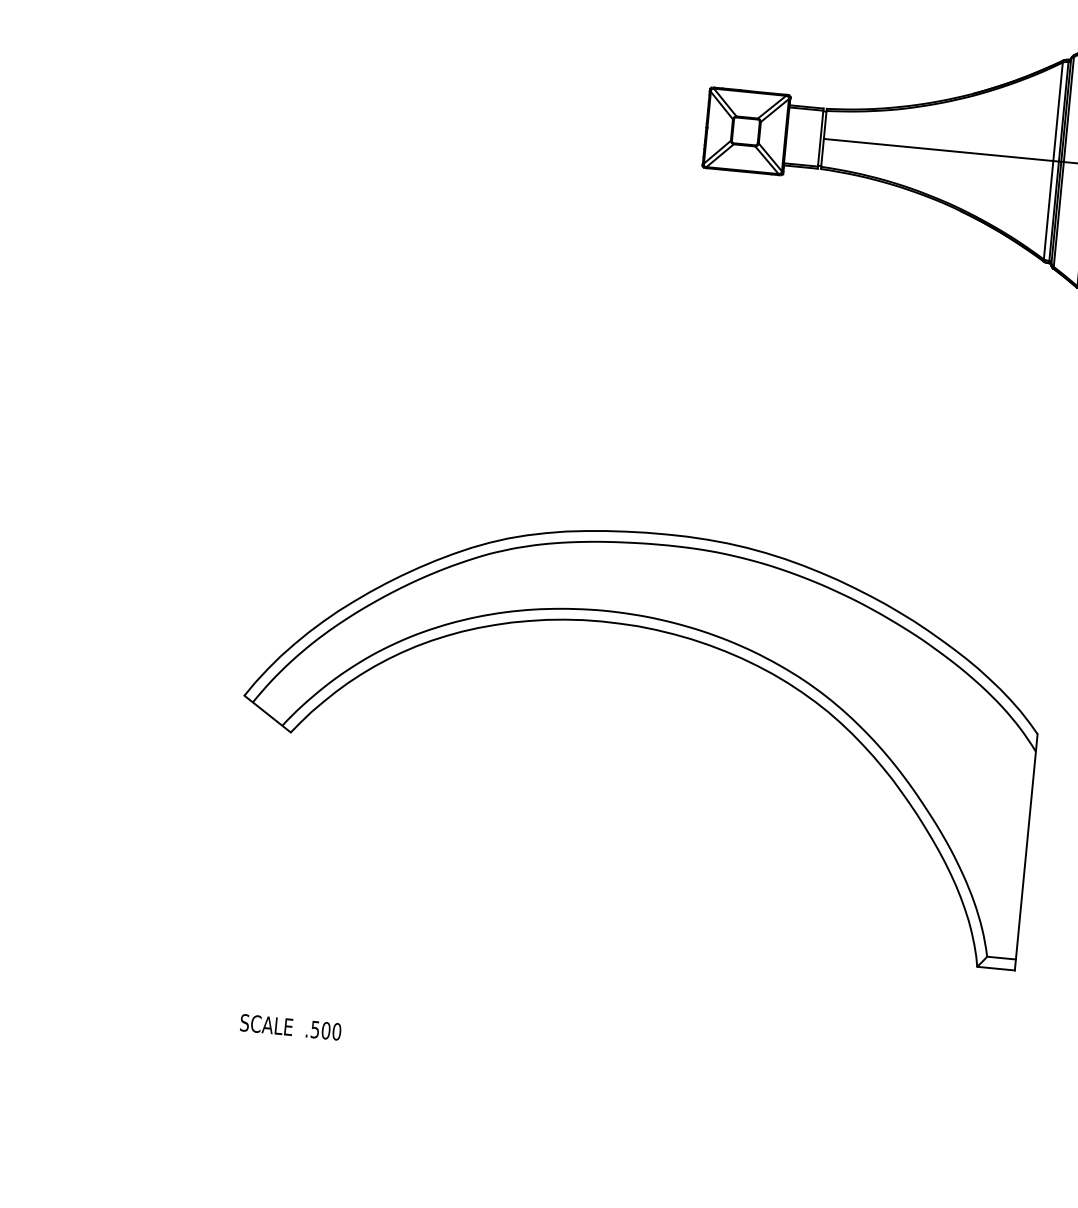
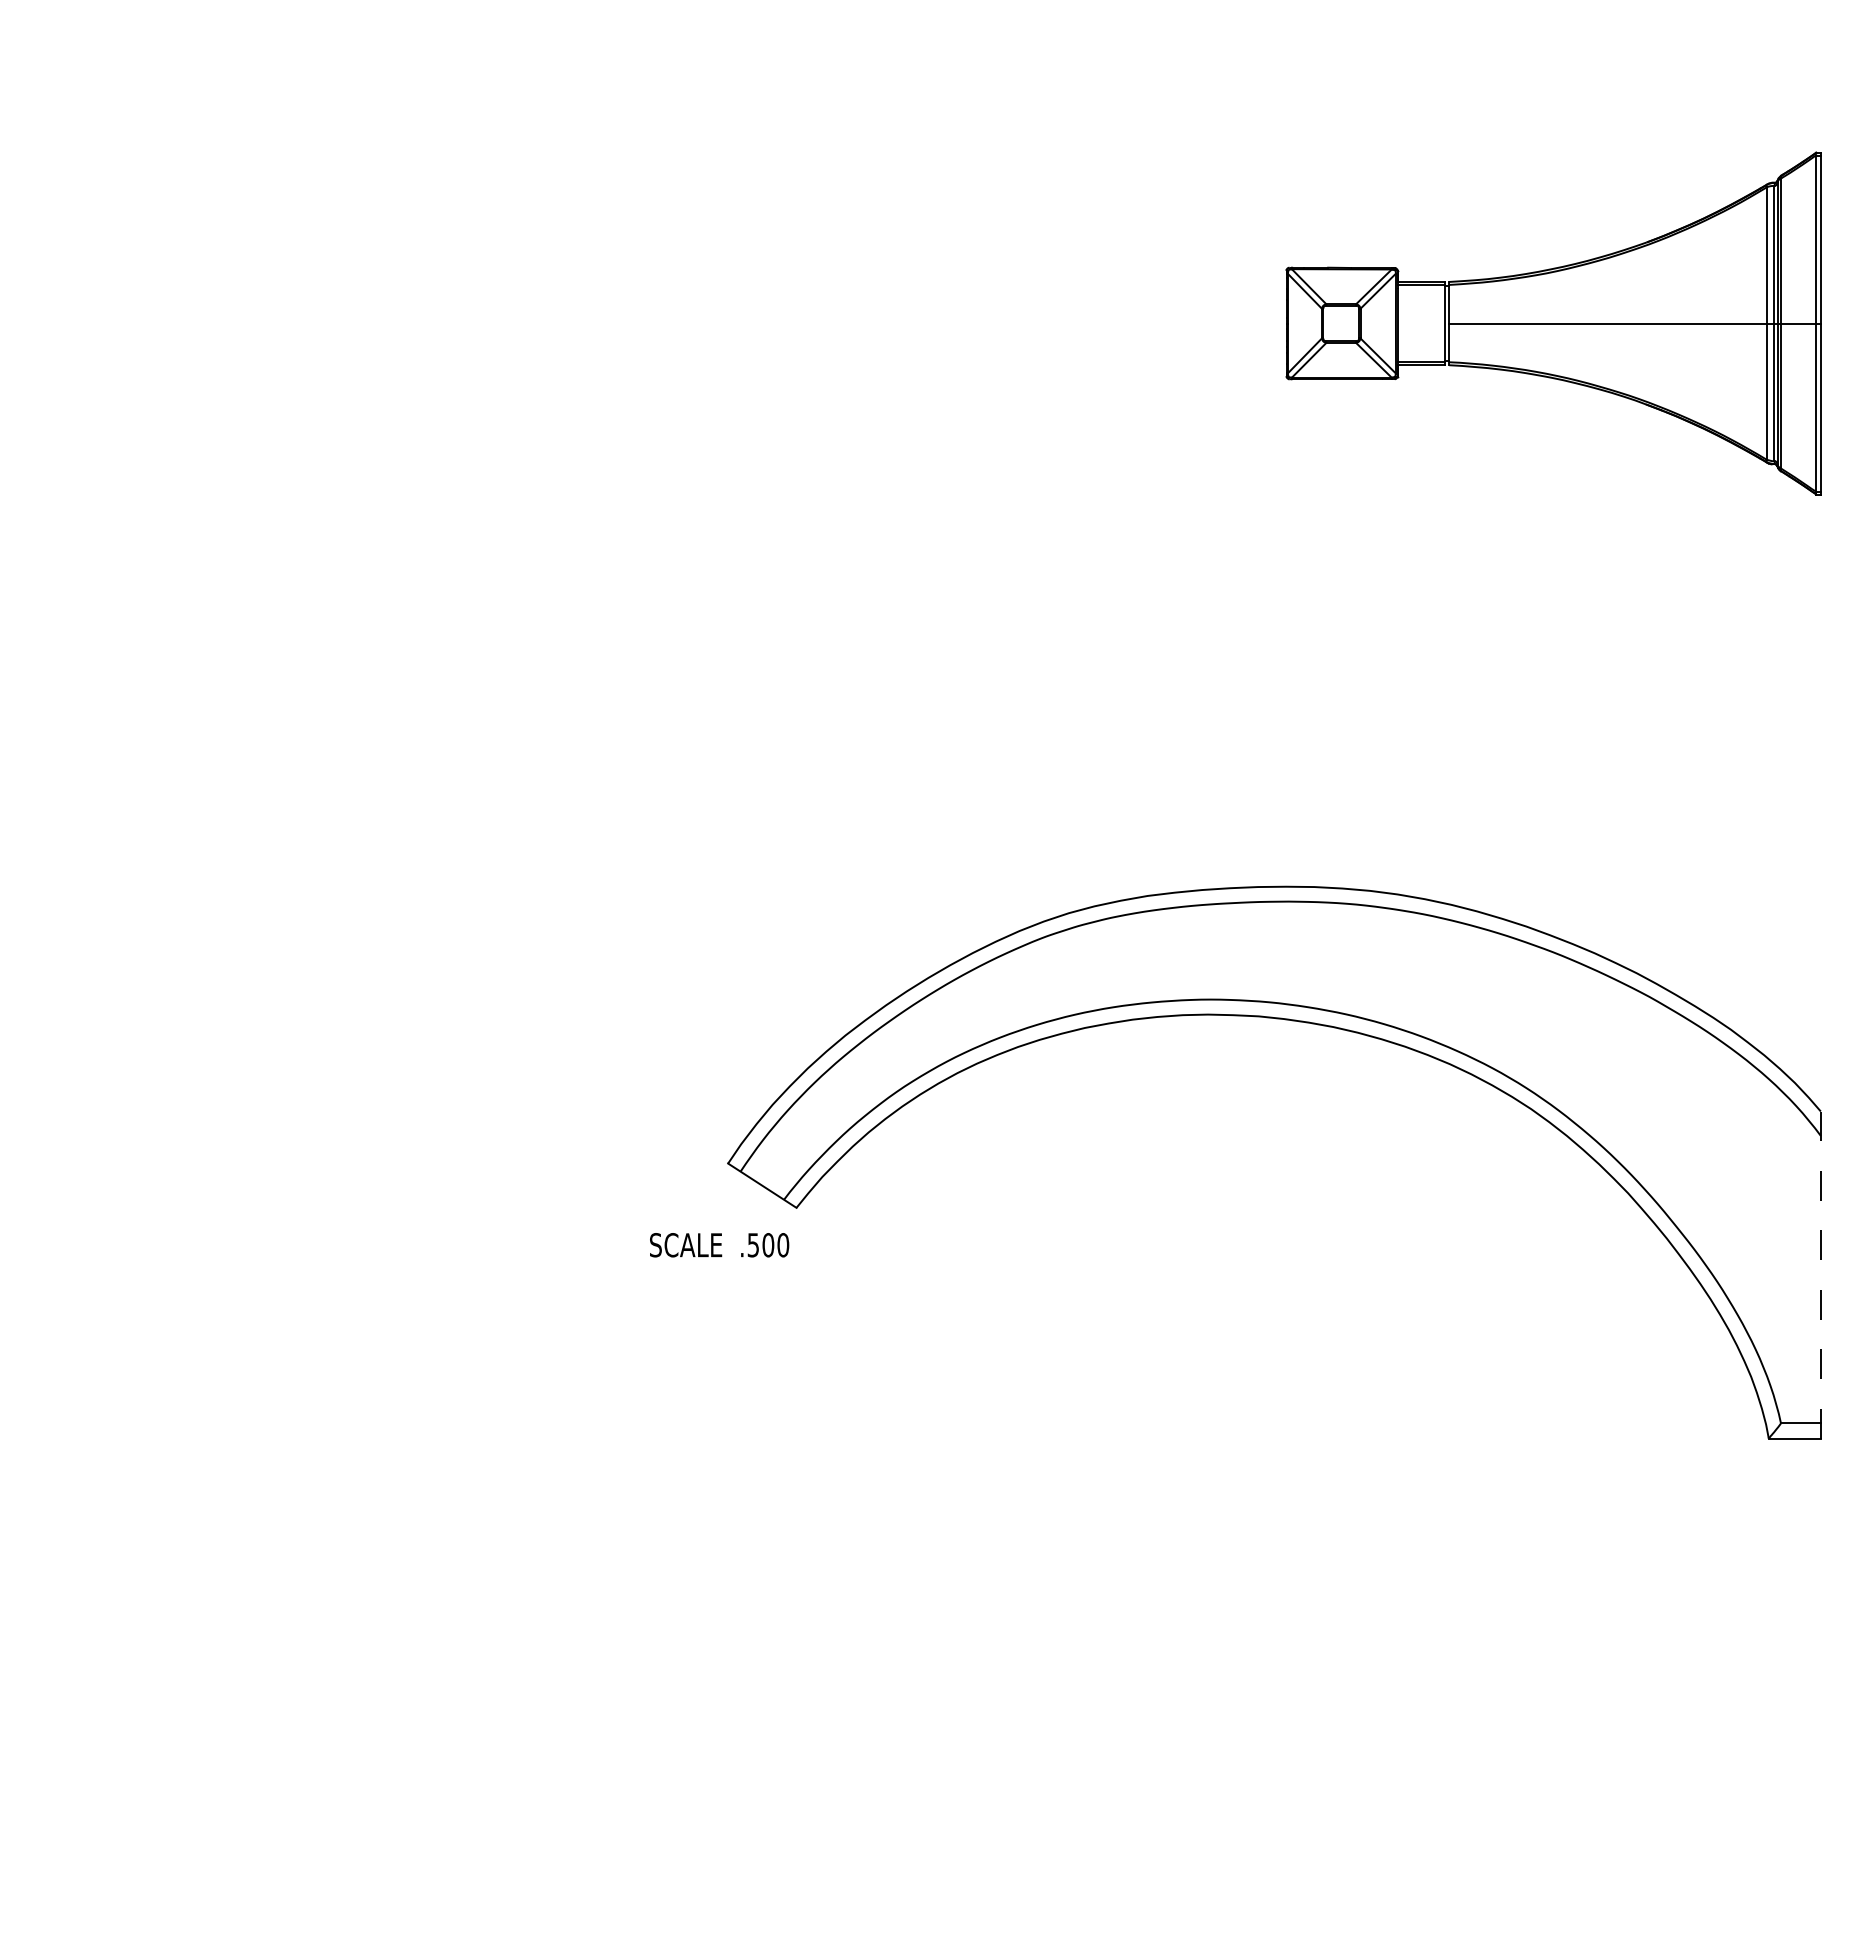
line: (1025, 852) -> (1820, 1275), solid -> dashed
text: (290, 1027) -> (719, 1245), moved

